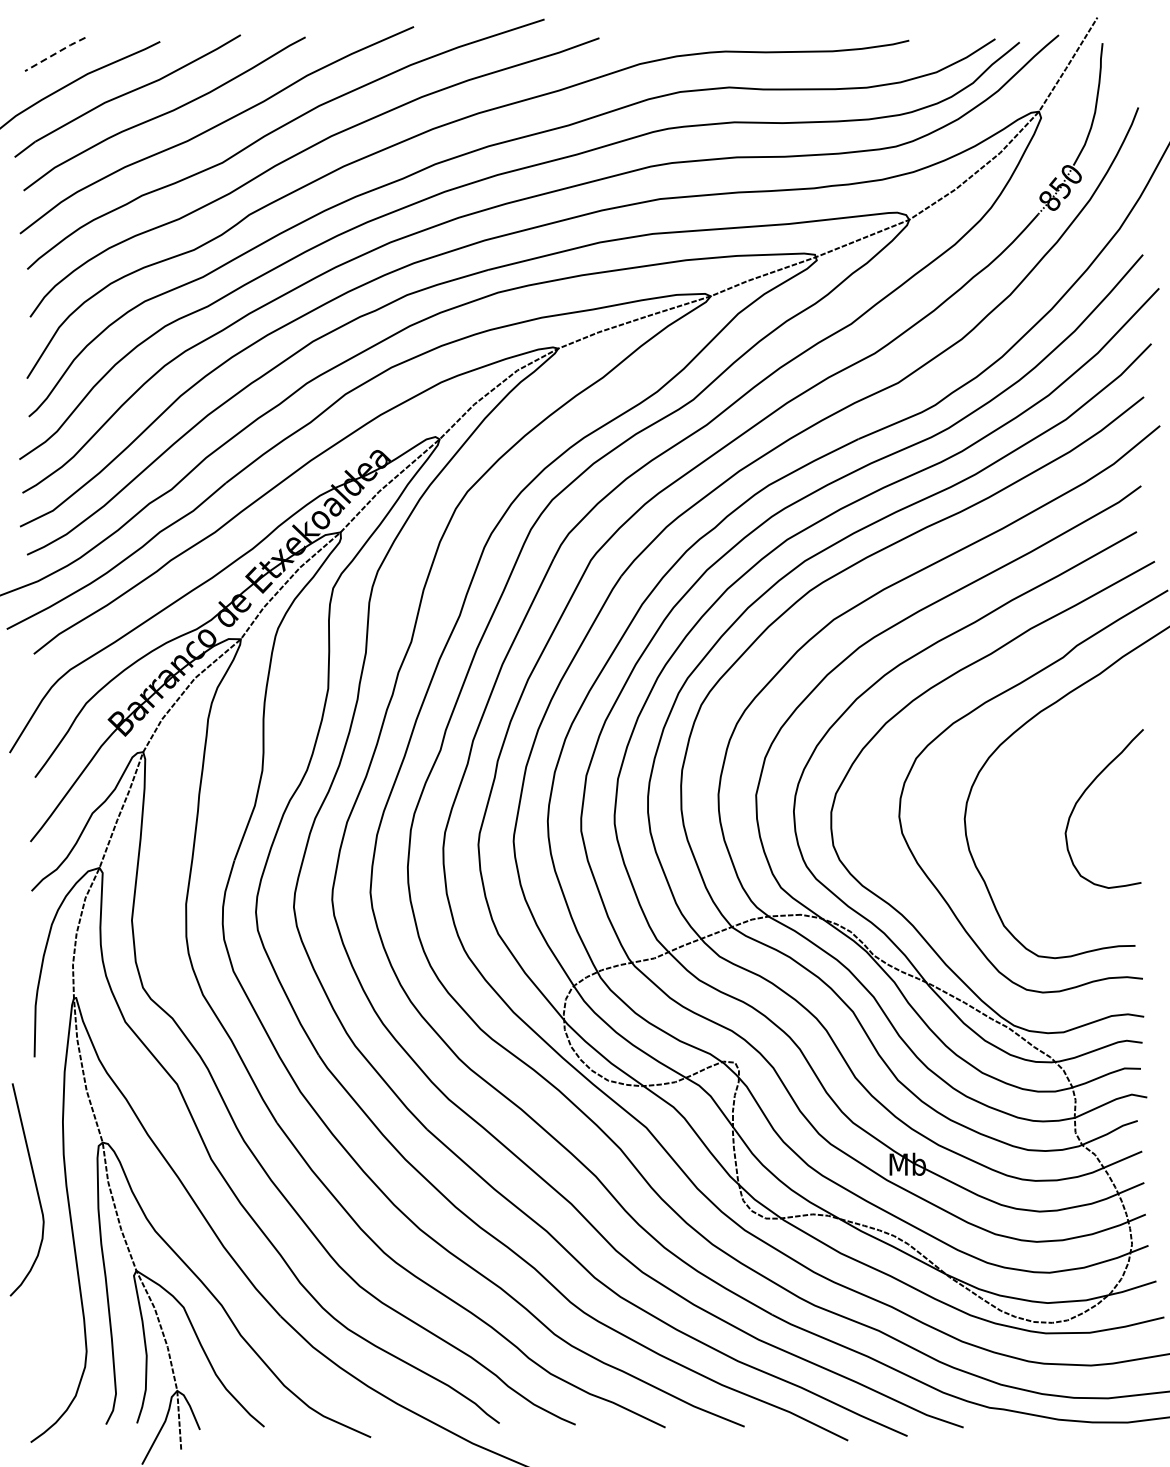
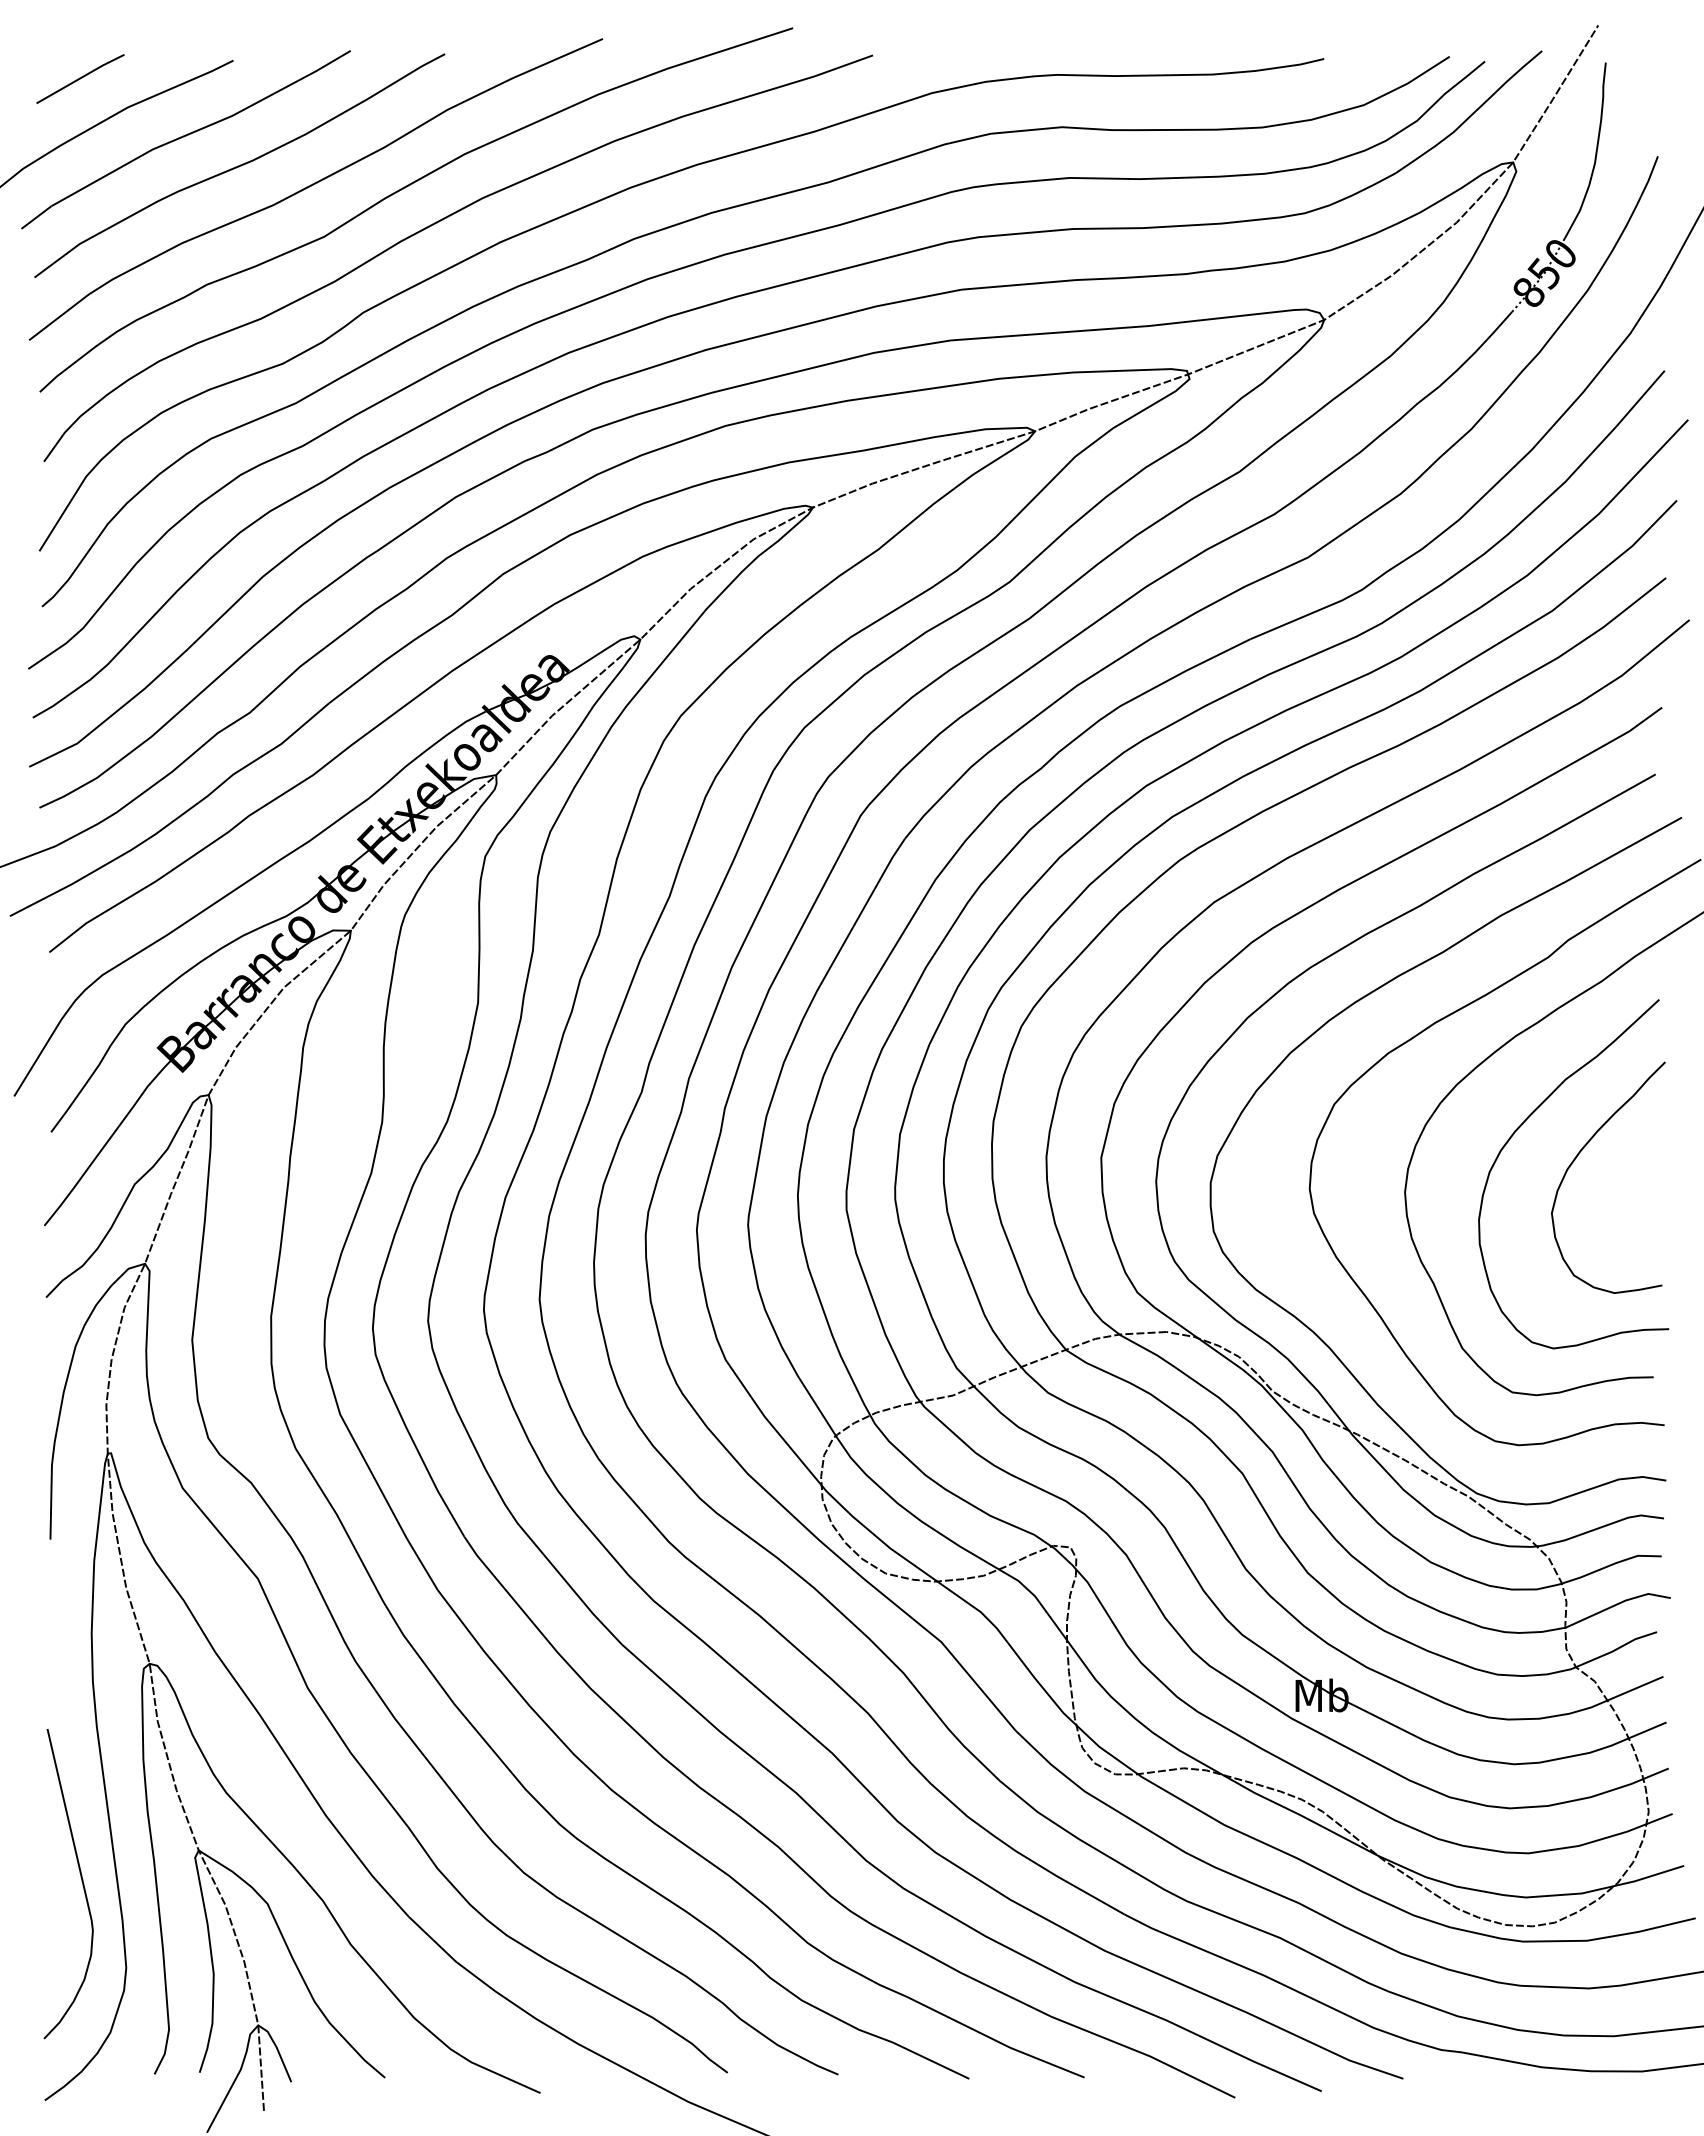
line: (55, 53) -> (80, 77), dashed -> solid
curve: (1045, 773) -> (1522, 1126), added
curve: (35, 1188) -> (80, 1882), moved

